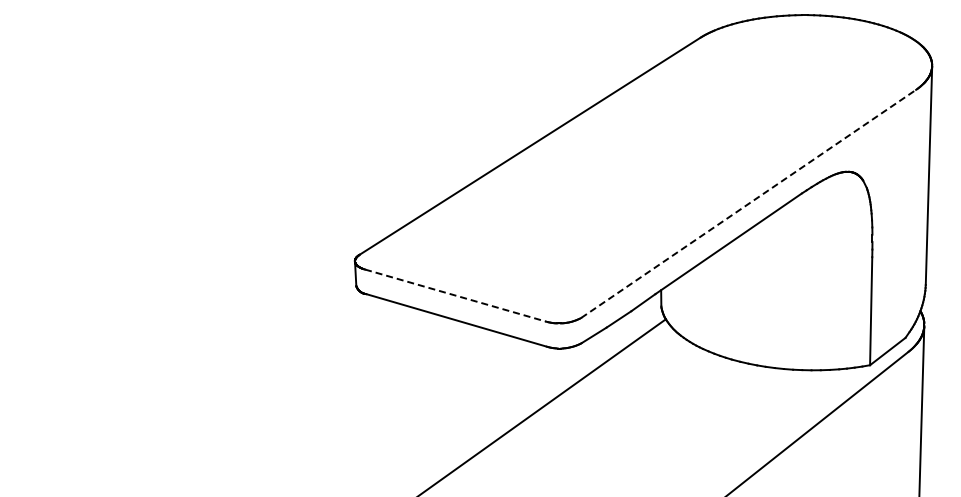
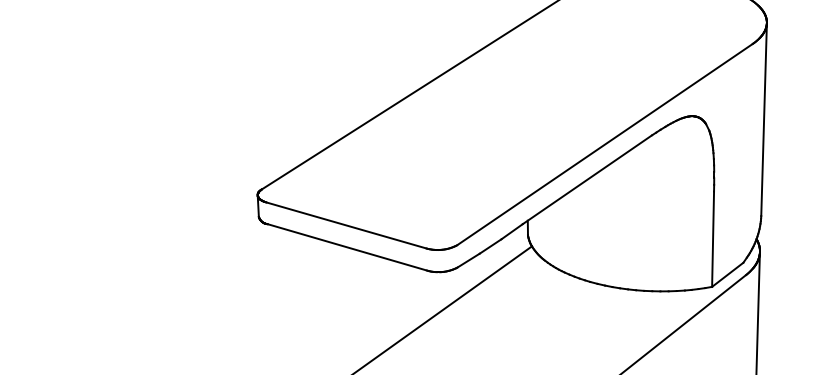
line: (748, 203) -> (604, 144), dashed -> solid
line: (456, 295) -> (347, 225), dashed -> solid

